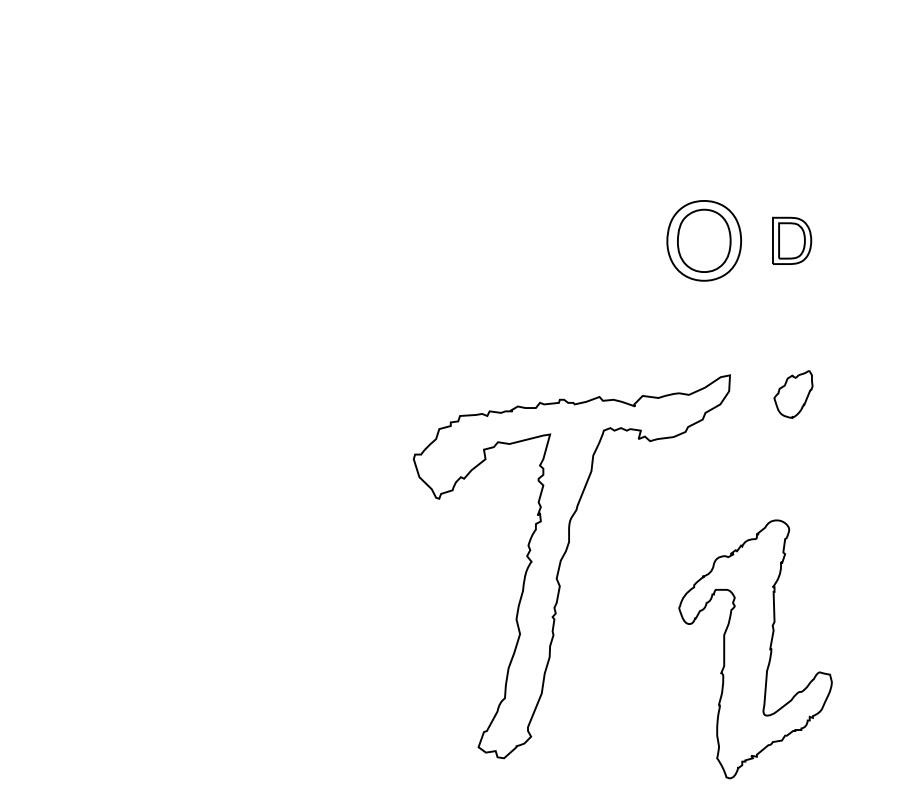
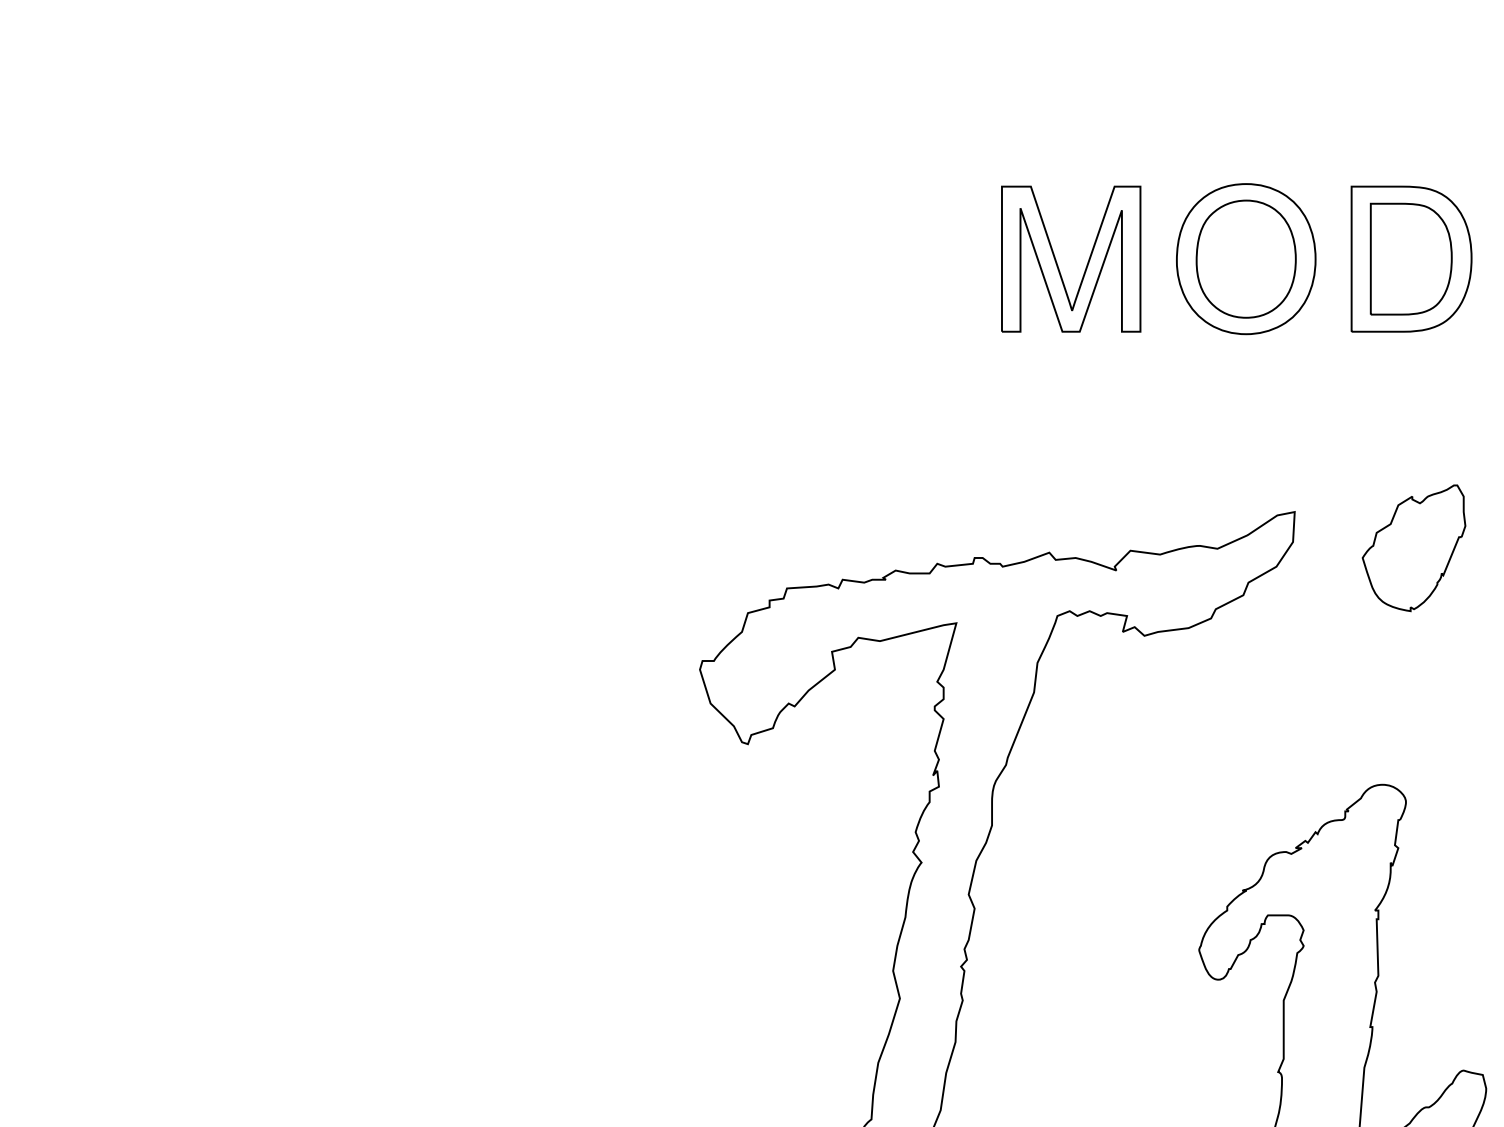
part: (791, 240) -> (1410, 258), size x1.67
part: (604, 242) -> (1058, 262), added
part: (793, 394) -> (1414, 548), size x1.43

